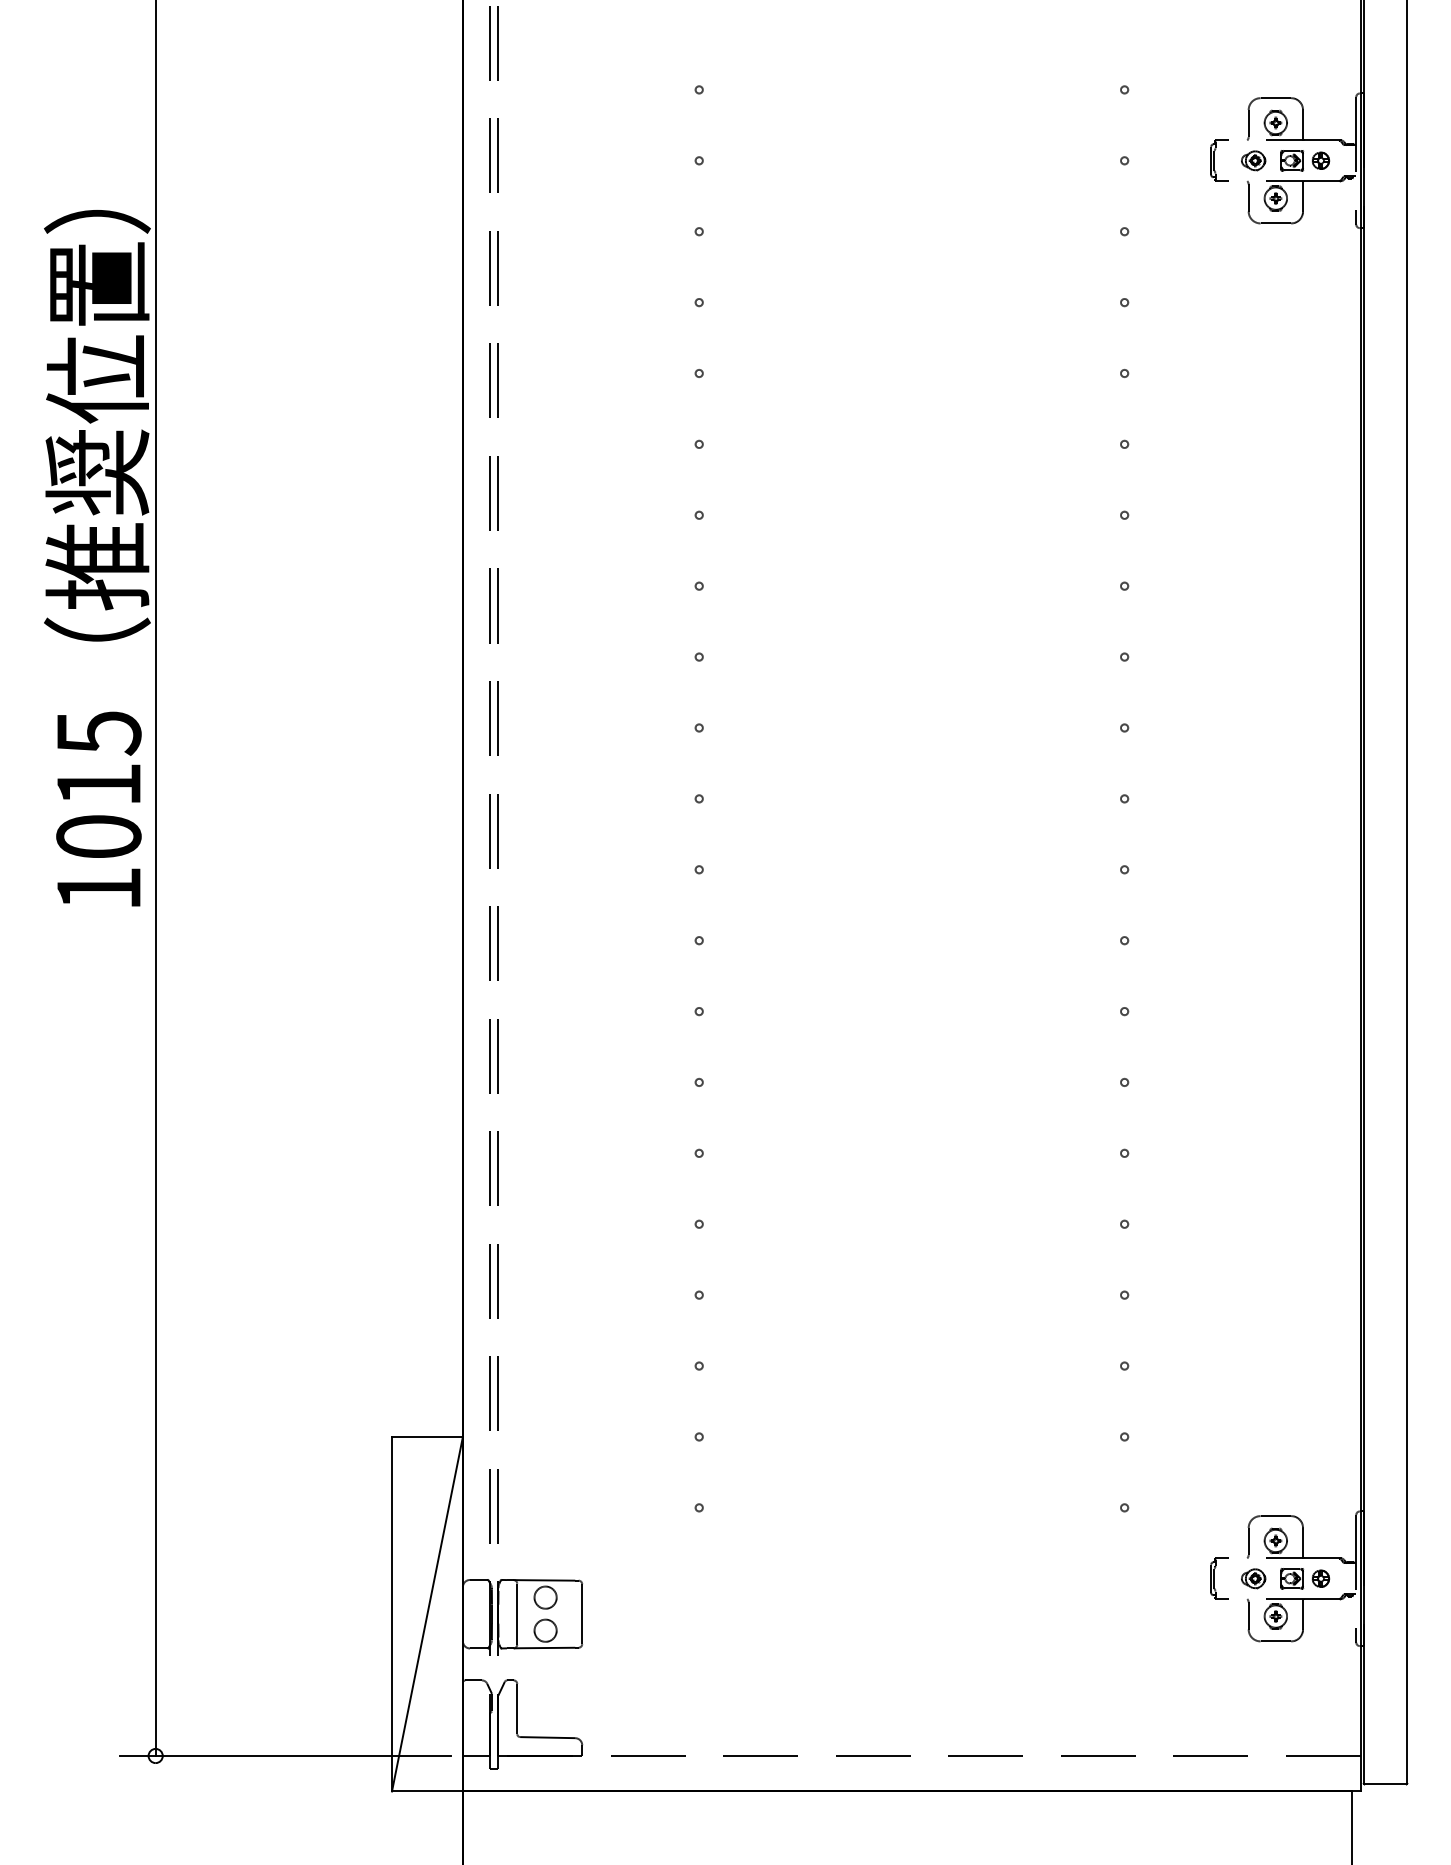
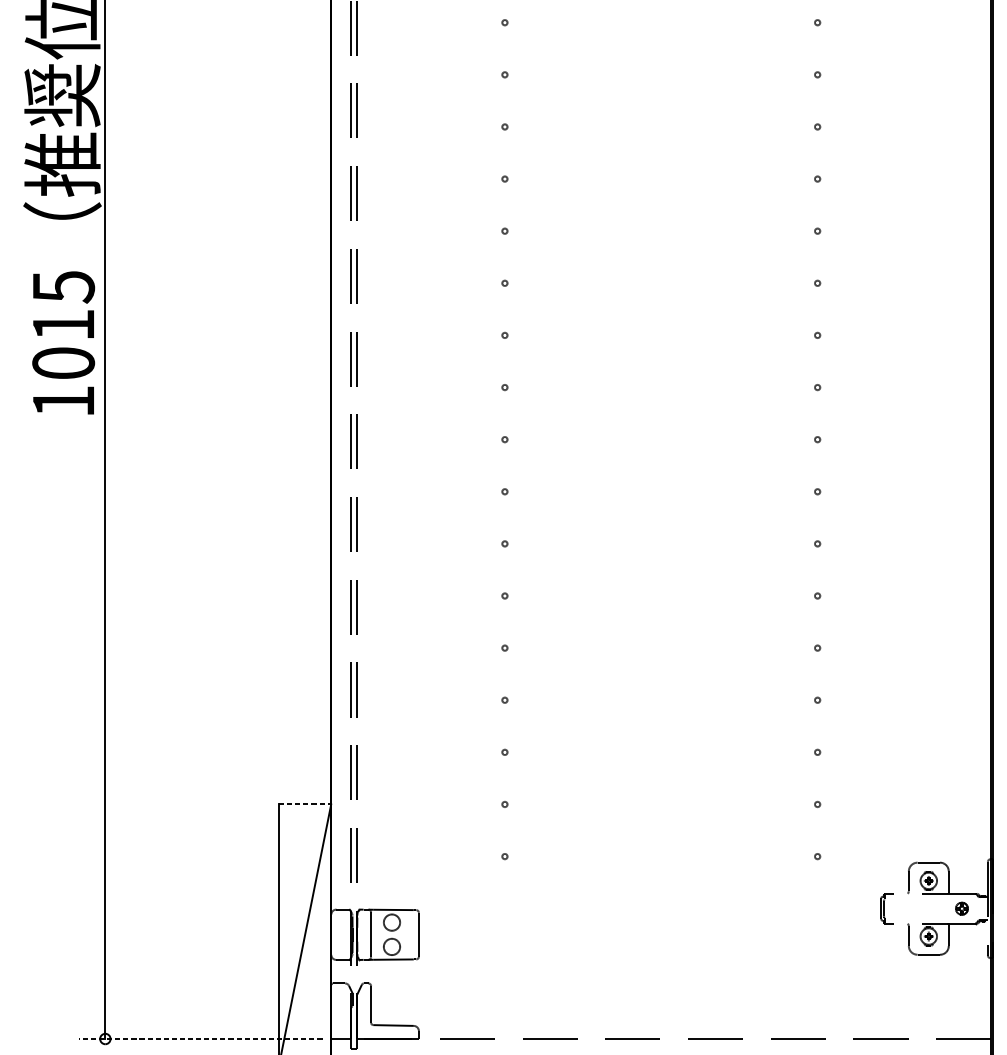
line: (427, 1436) -> (305, 804), solid -> dashed
part: (1253, 1578) -> (912, 908), removed
part: (1292, 1578) -> (941, 908), removed
line: (285, 1756) -> (200, 1039), solid -> dashed

